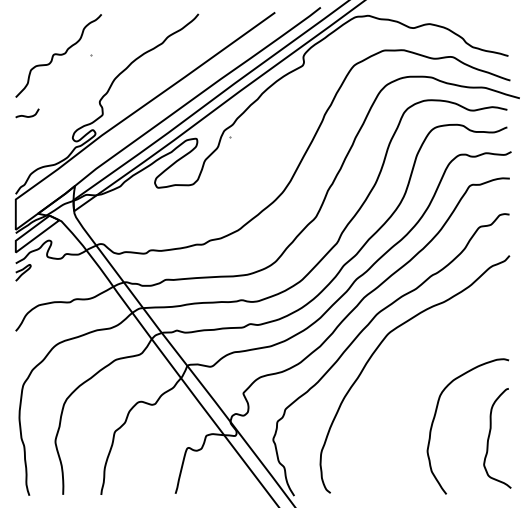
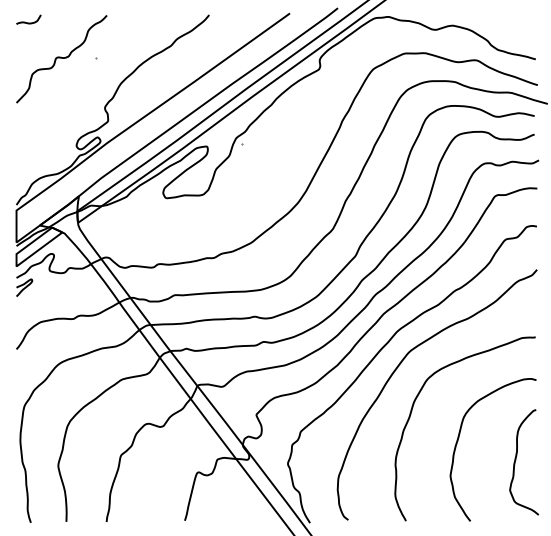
curve: (27, 115) -> (28, 22), moved
curve: (391, 390) -> (412, 411), added

